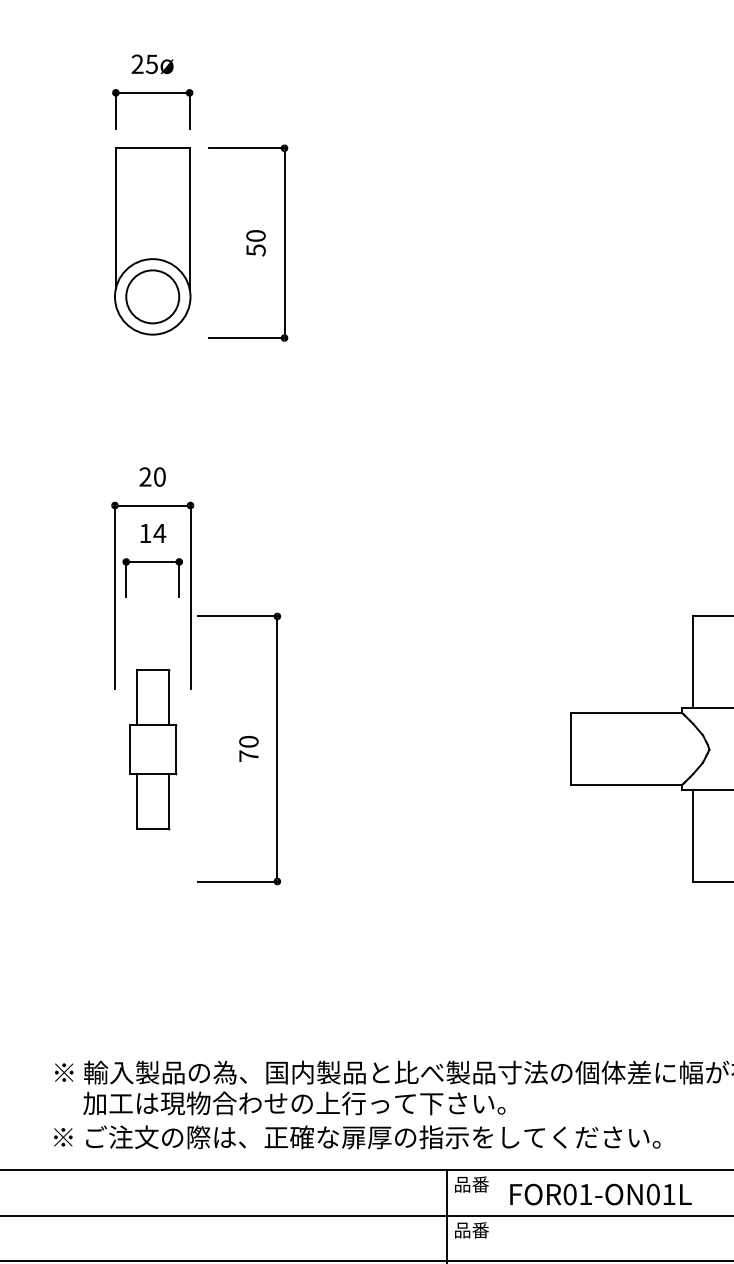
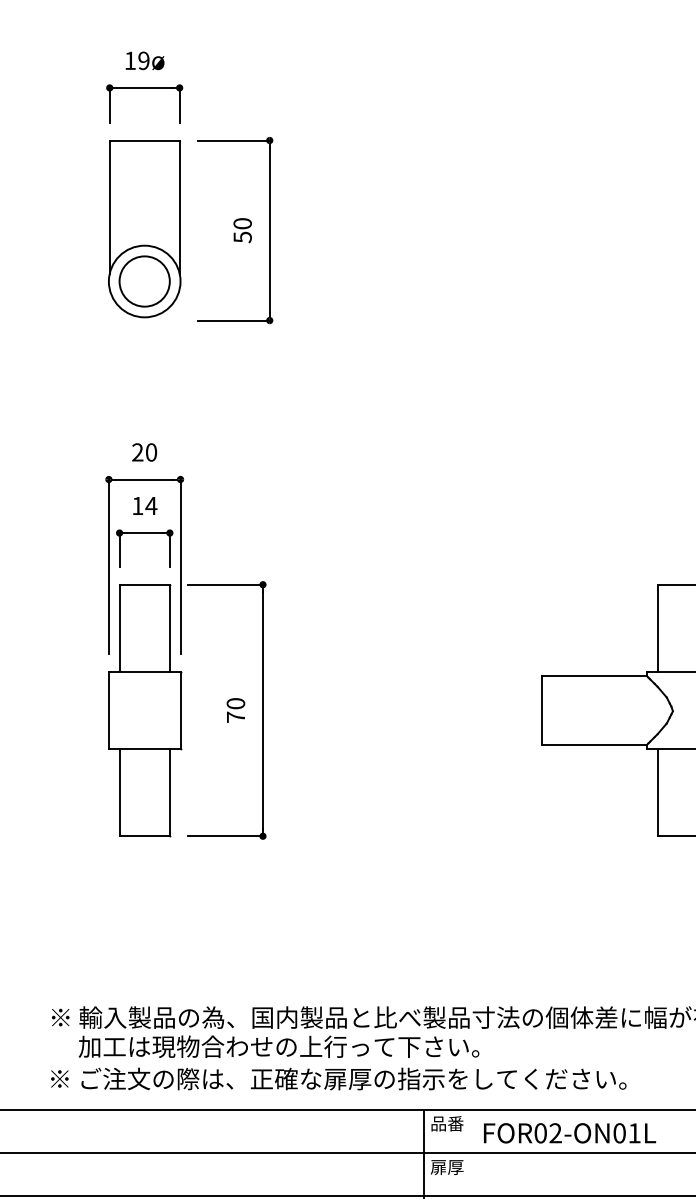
text: (144, 63) -> (136, 60), 25ø -> 19ø
part: (153, 748) -> (145, 710), size x1.67
text: (585, 1194) -> (555, 1133), FOR01-ON01L -> FOR02-ON01L
text: (470, 1229) -> (446, 1166), 品番 -> 扉厚

